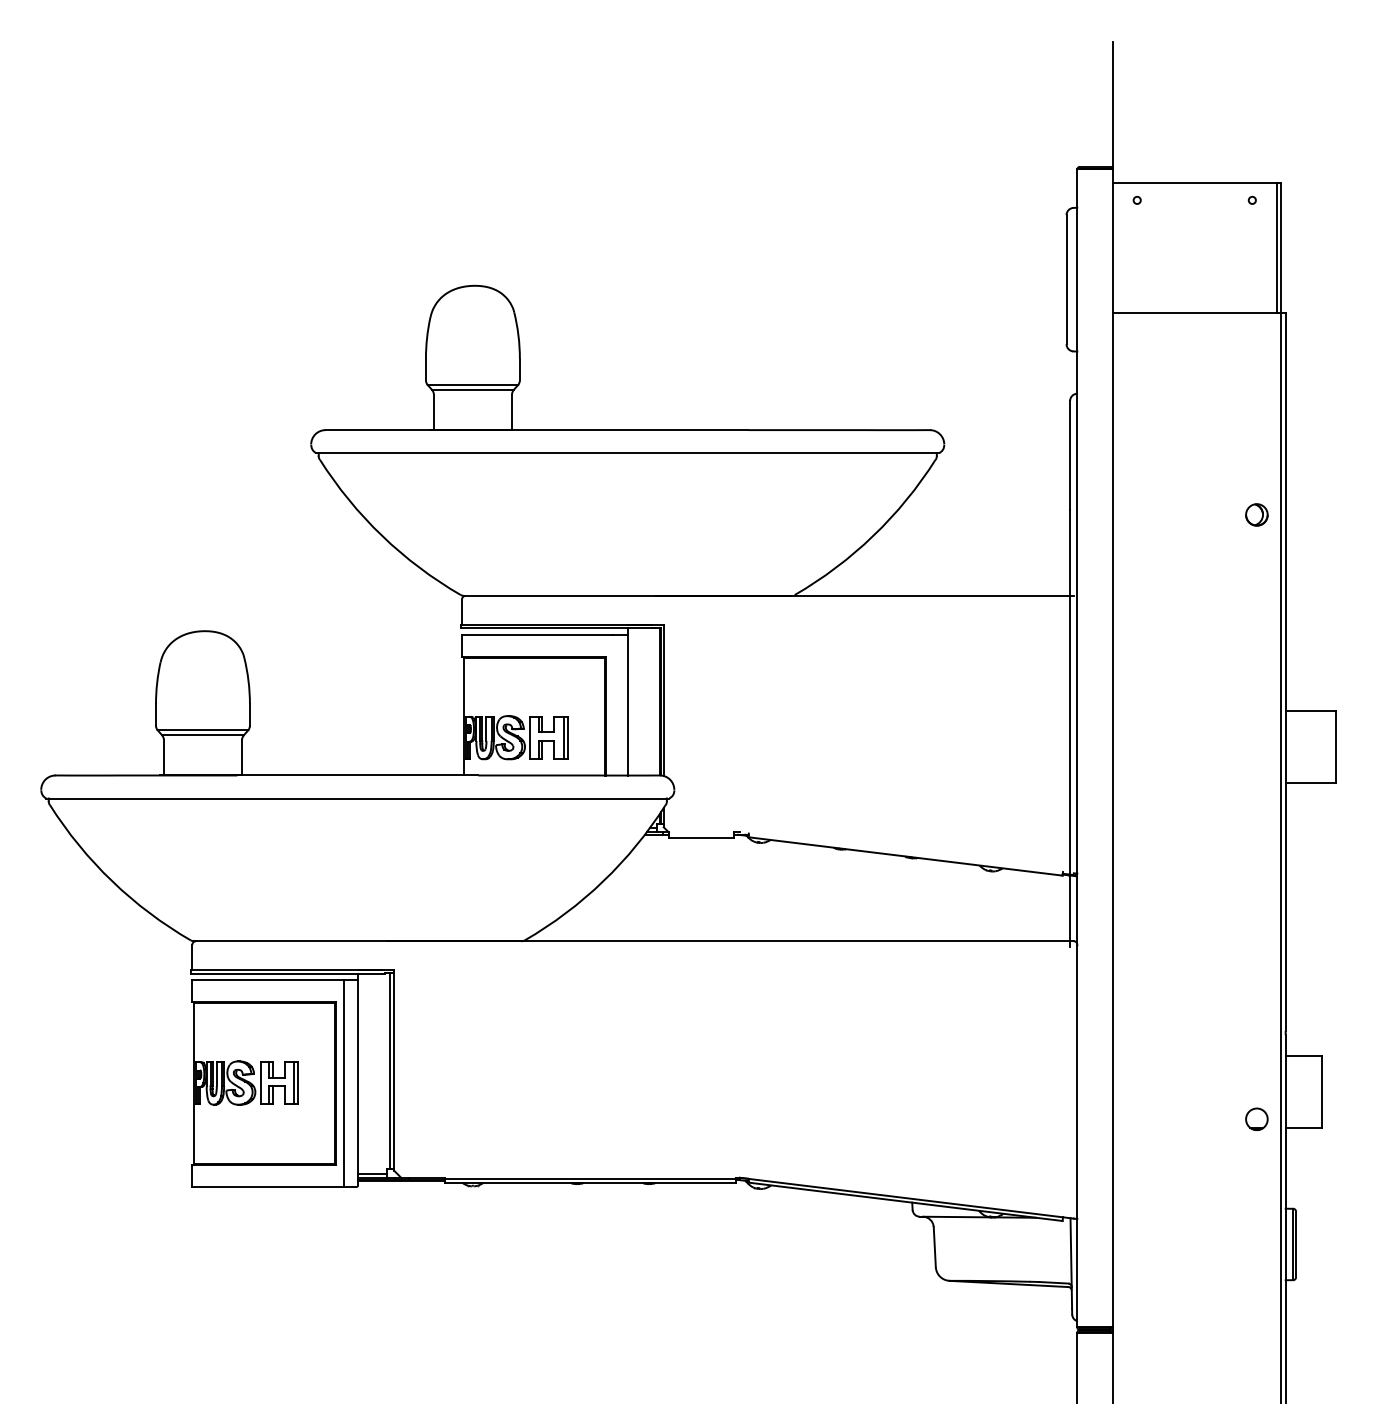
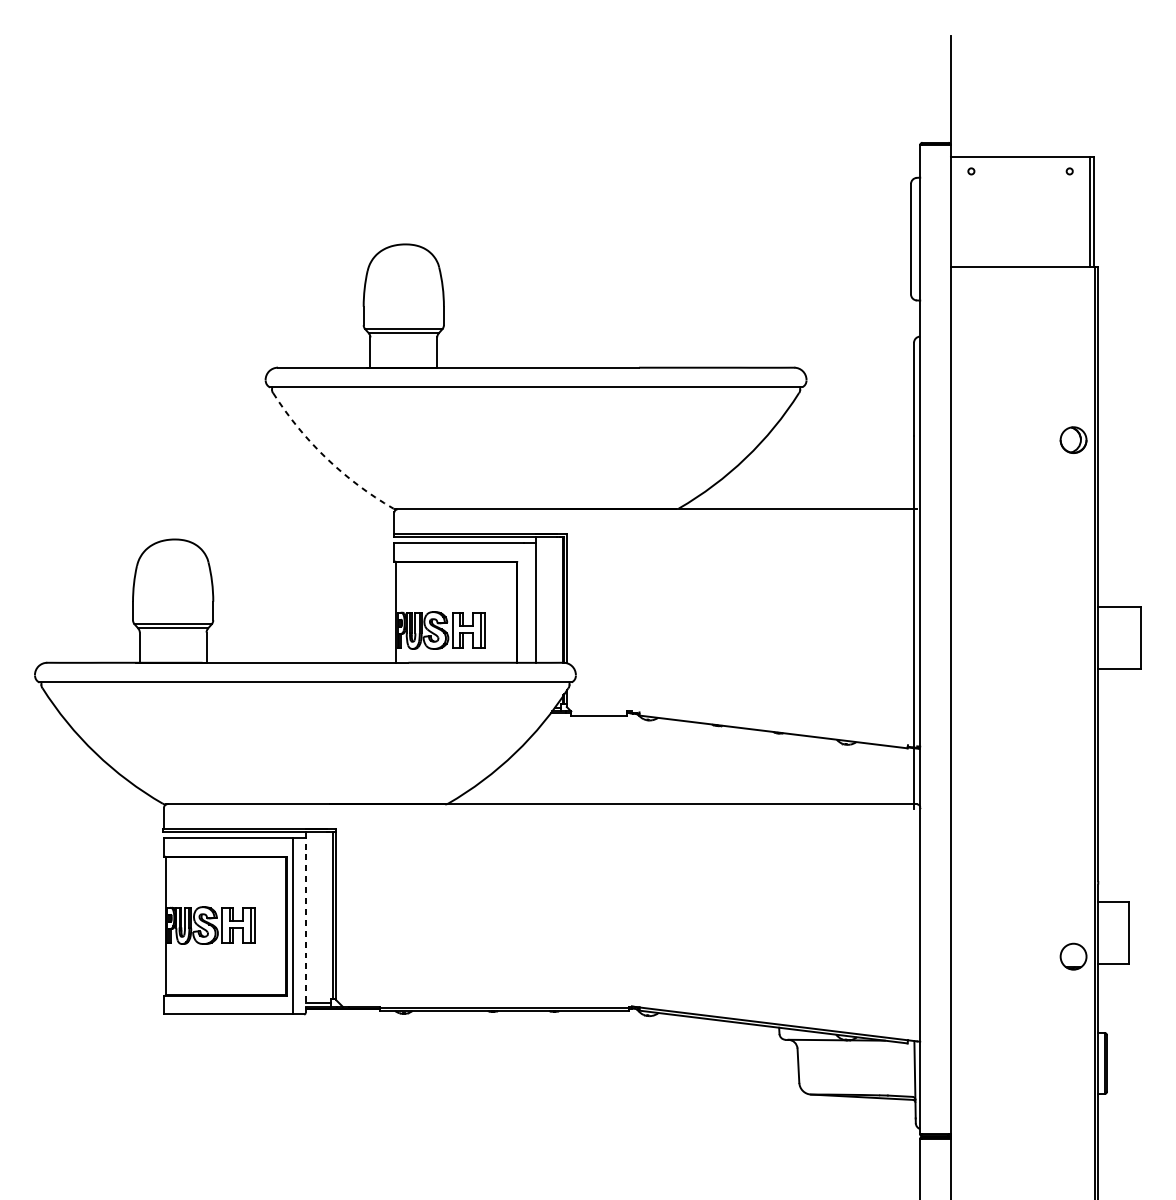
part: (1256, 514) -> (1073, 439), size x1.4
arc: (382, 535) -> (326, 457), solid -> dashed
line: (358, 1082) -> (306, 925), solid -> dashed
circle: (1256, 1118) -> (1073, 955), size x1.4

